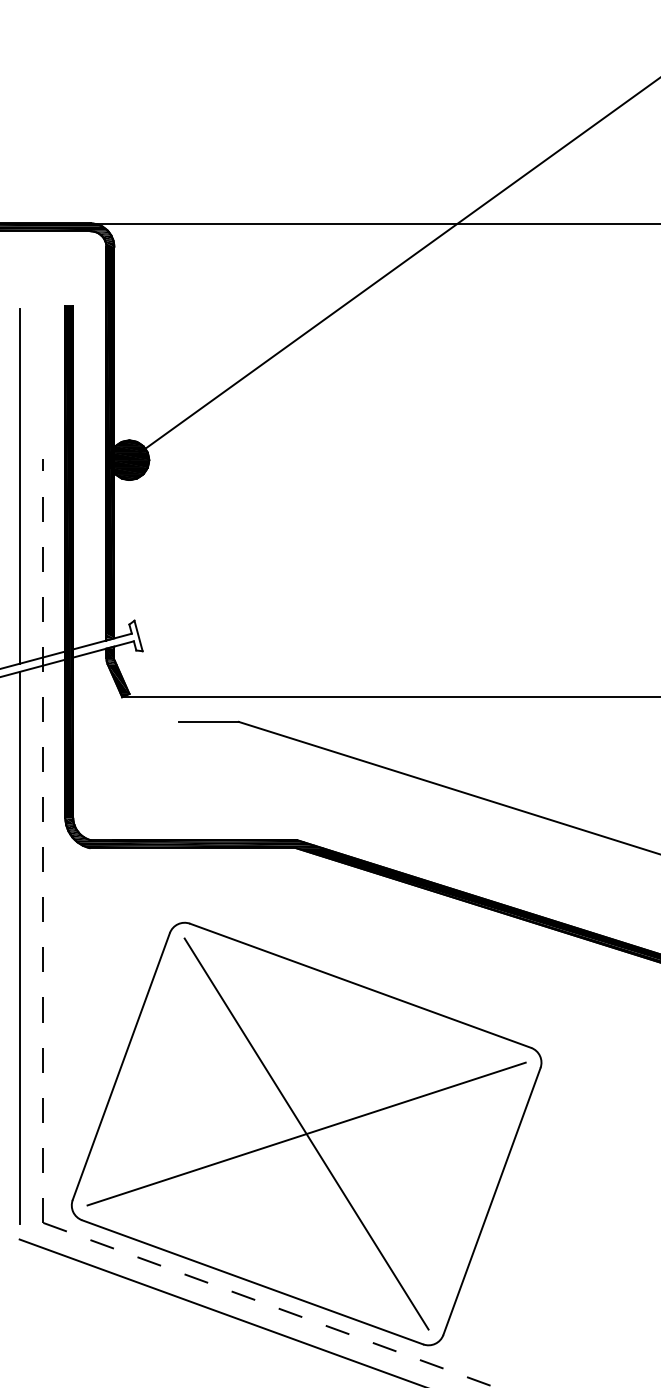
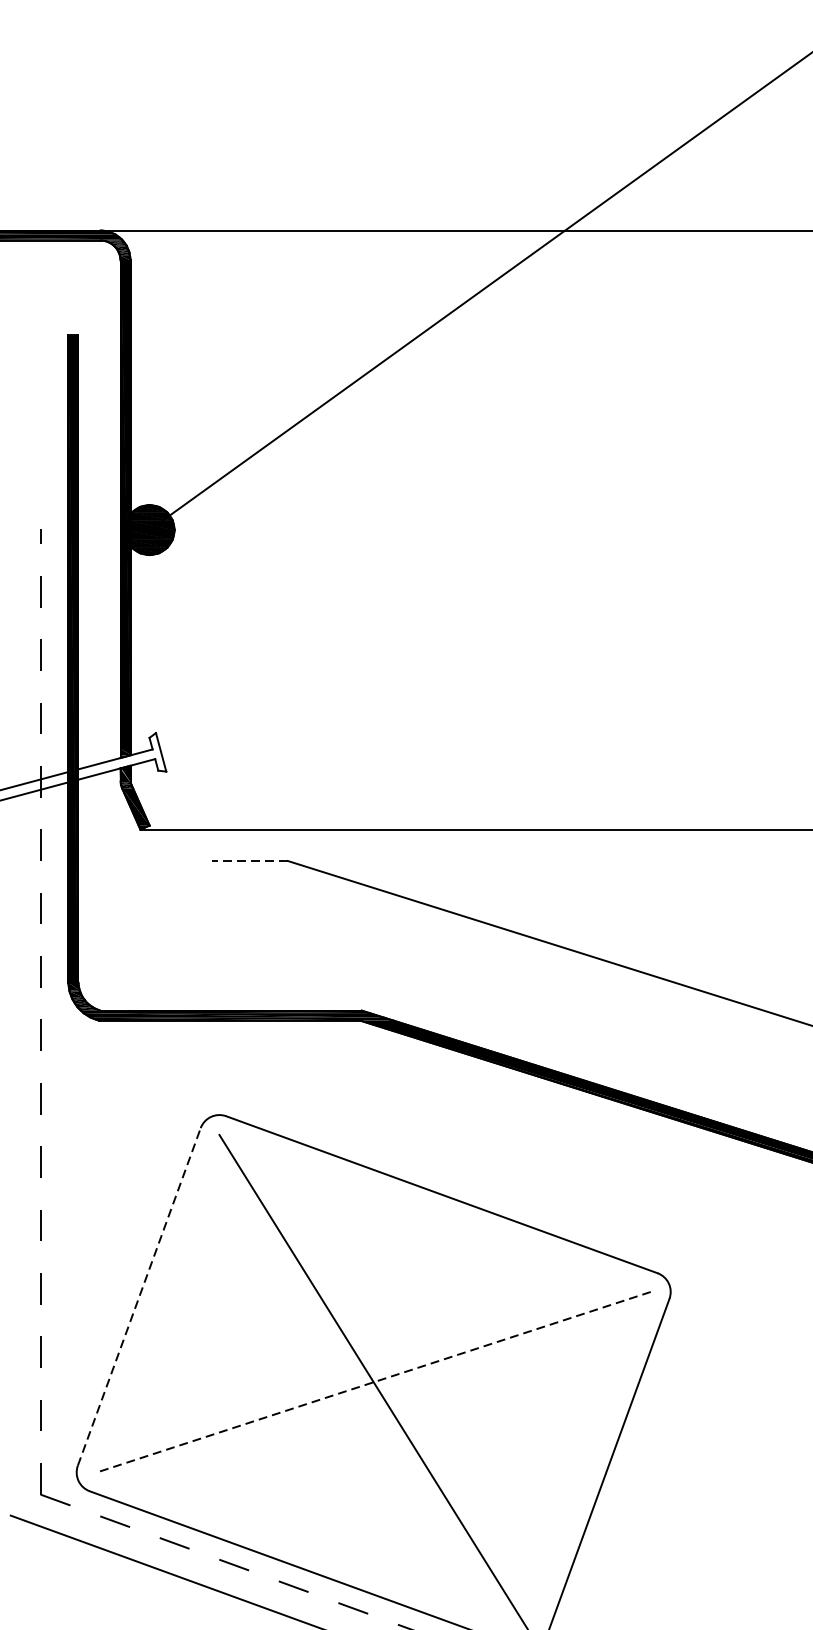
line: (19, 485) -> (10, 562), removed
line: (208, 721) -> (249, 860), solid -> dashed
line: (19, 947) -> (10, 1146), removed
line: (121, 1066) -> (139, 1296), solid -> dashed
line: (306, 1134) -> (373, 1382), solid -> dashed

